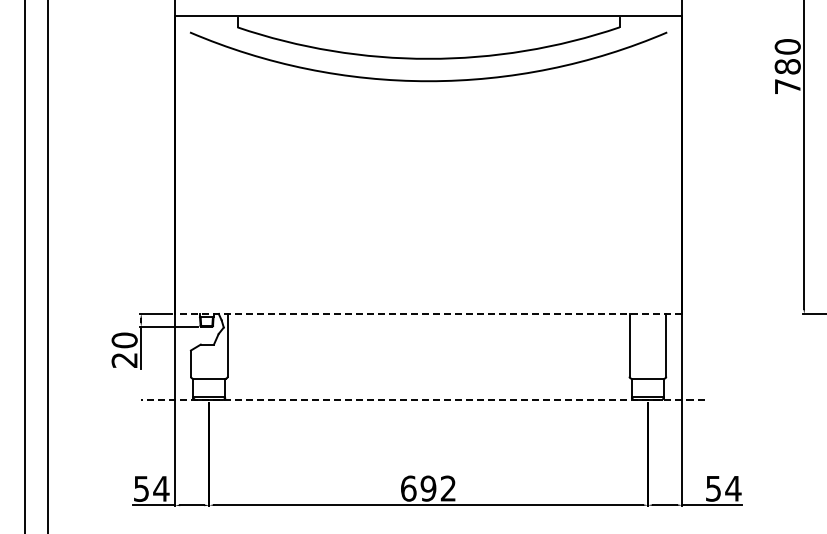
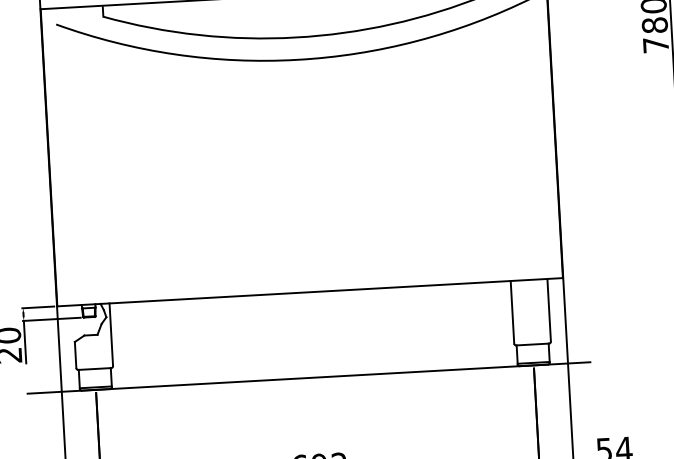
line: (428, 313) -> (309, 291), dashed -> solid
line: (422, 399) -> (308, 377), dashed -> solid

